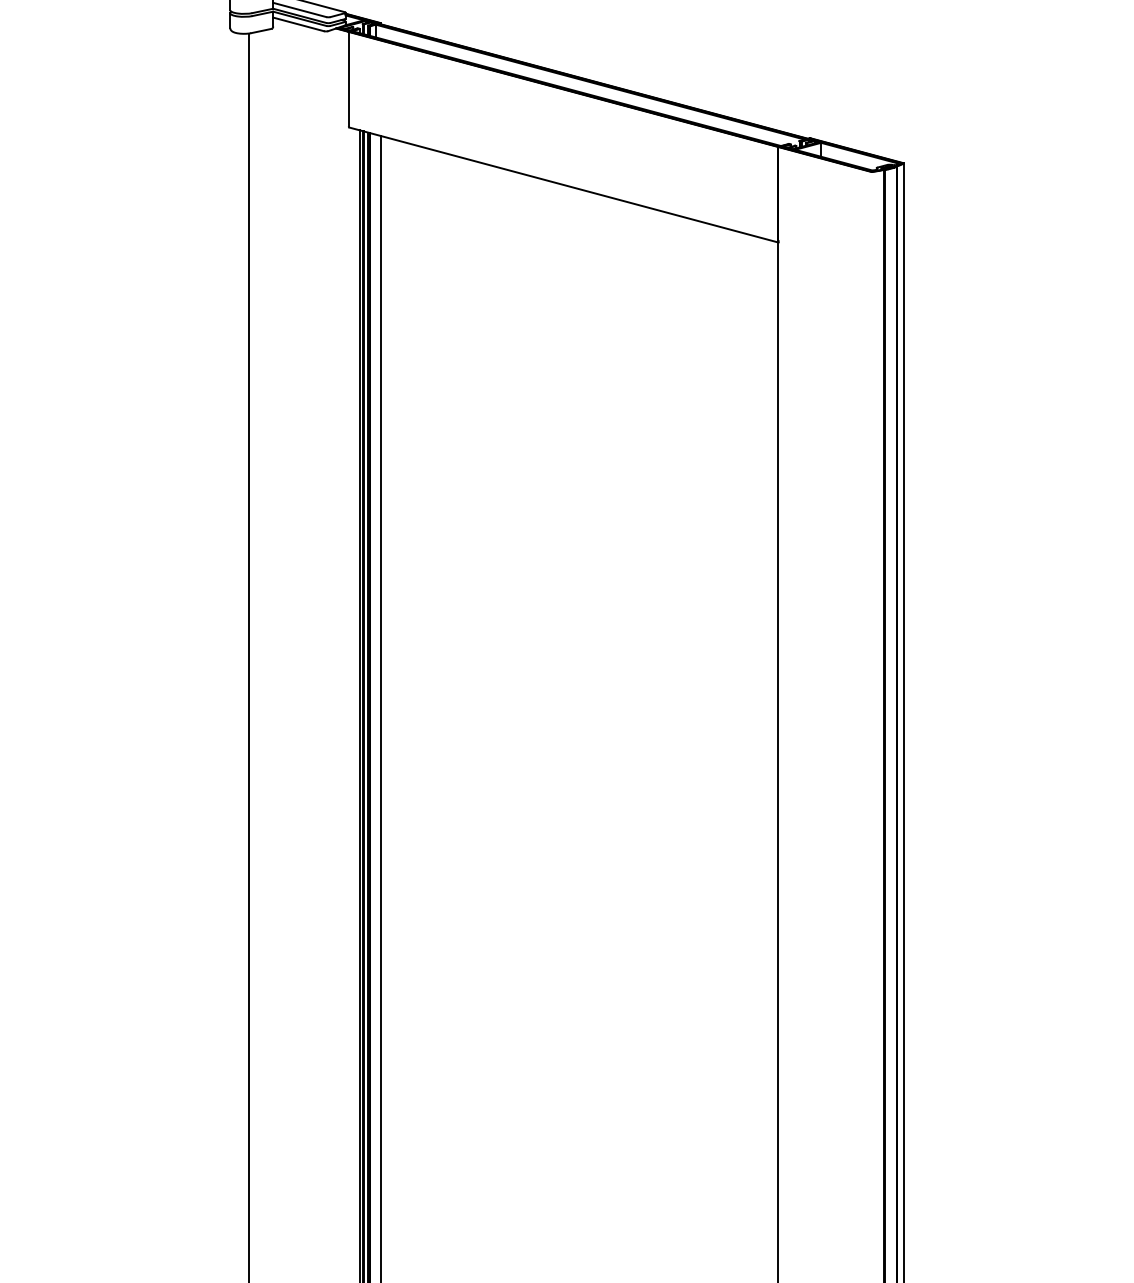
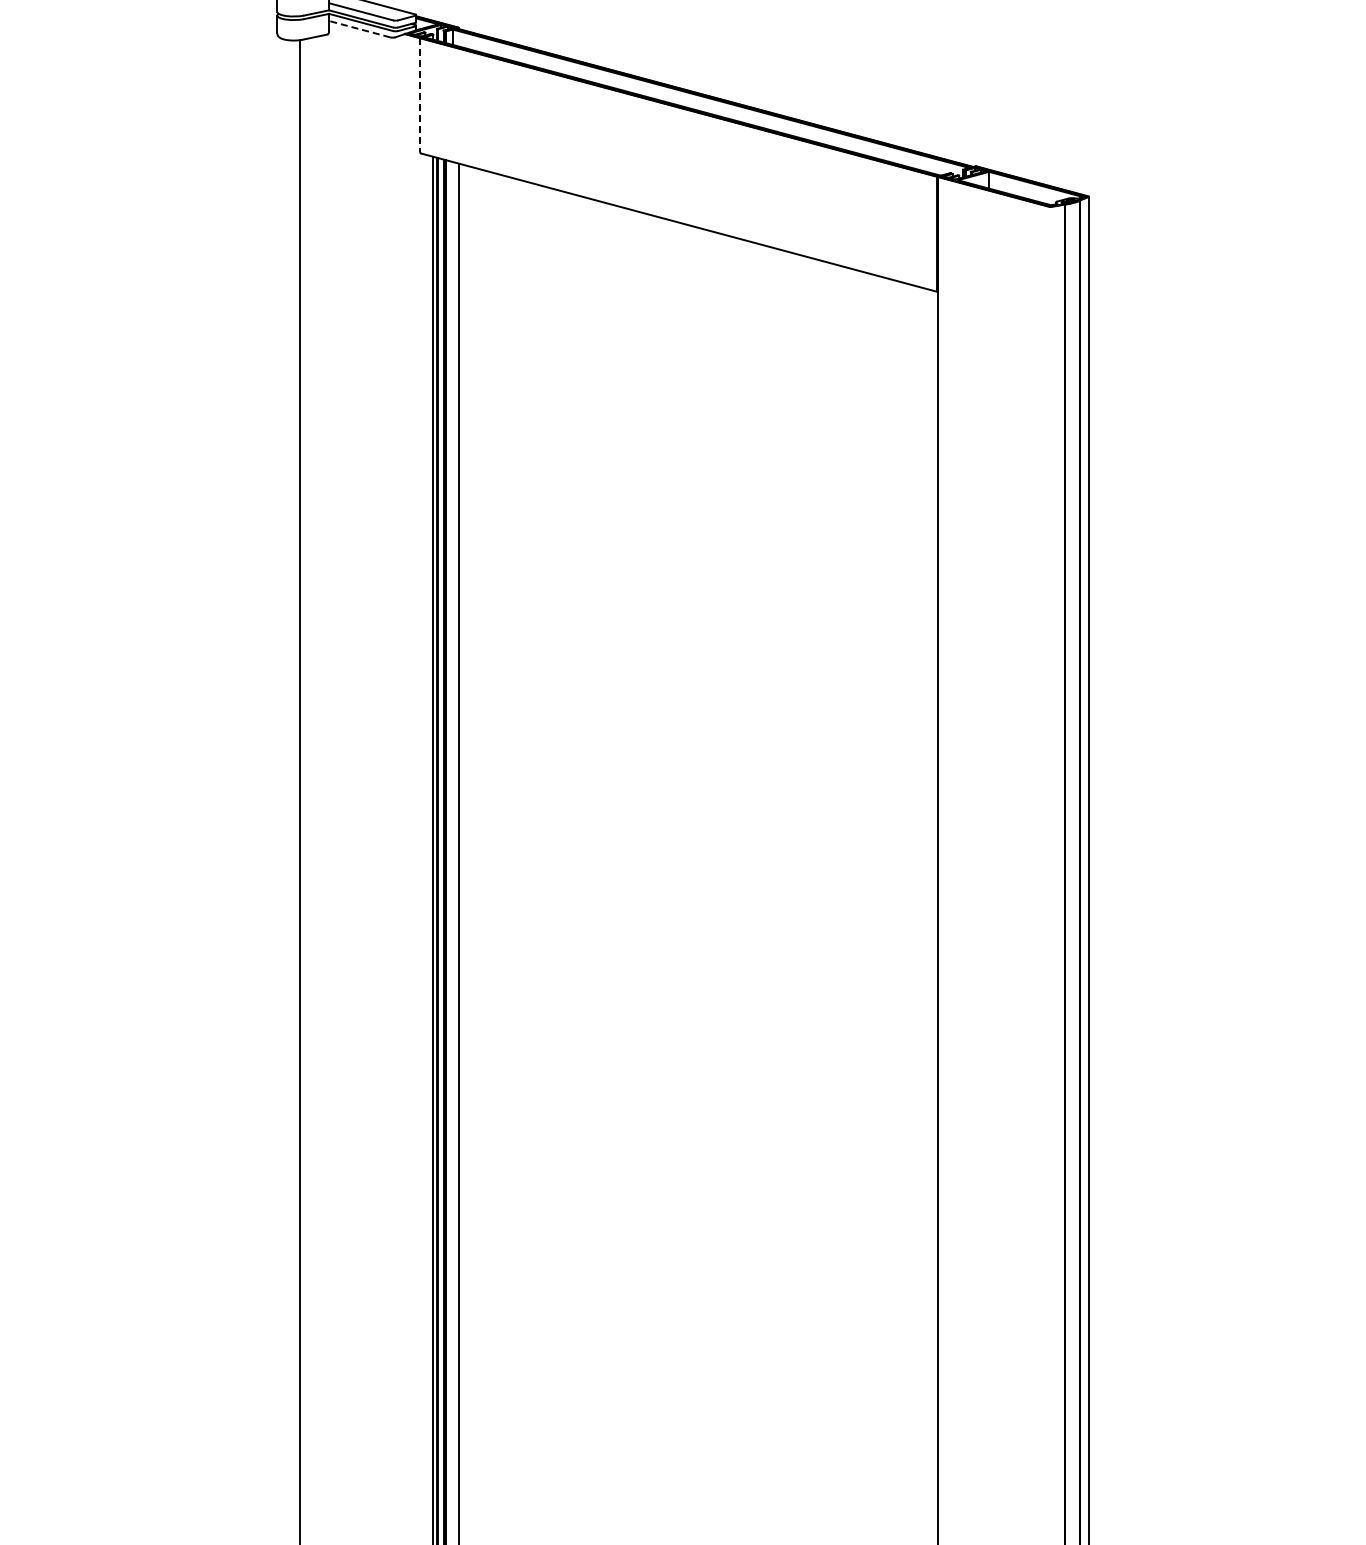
line: (298, 24) -> (359, 29), solid -> dashed
line: (349, 79) -> (420, 95), solid -> dashed

